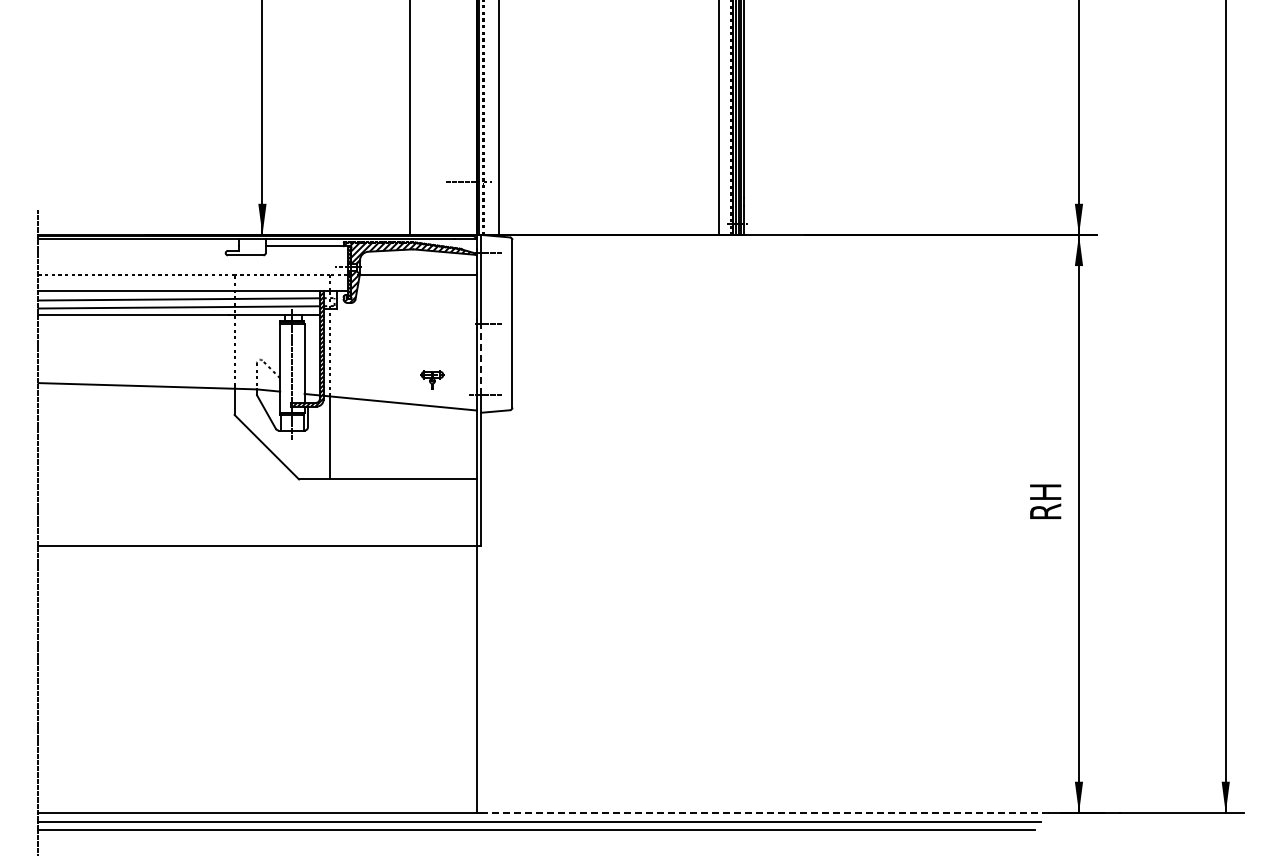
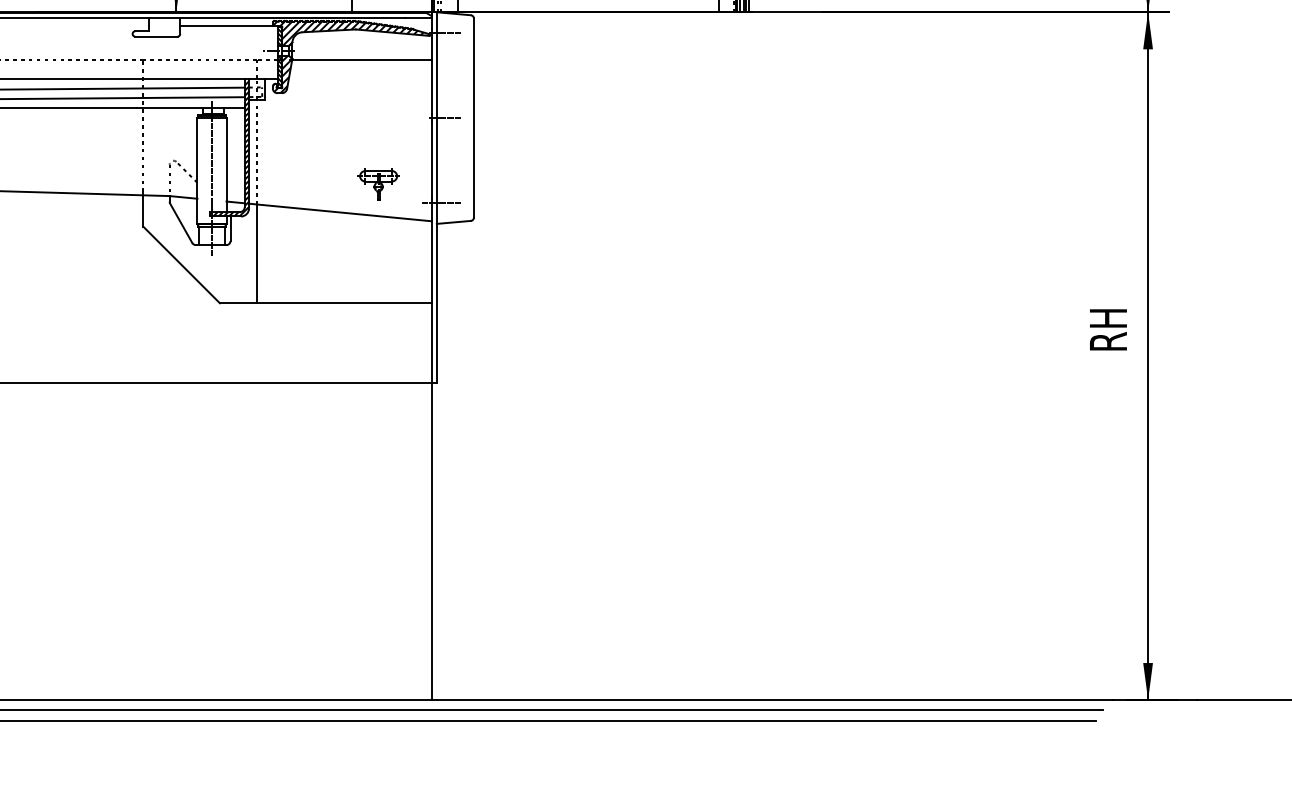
line: (481, 359) -> (437, 160), dashed -> solid
part: (432, 379) -> (378, 184), size x1.43
line: (765, 812) -> (775, 699), dashed -> solid

